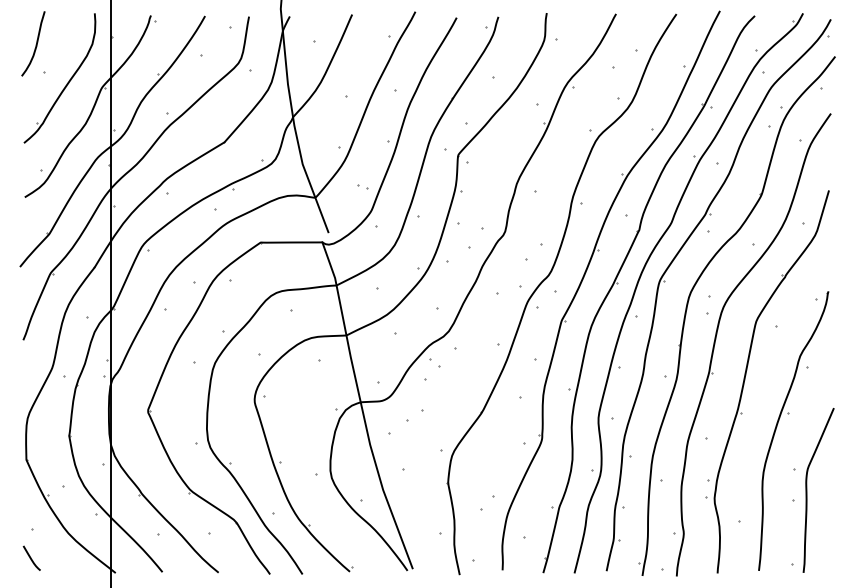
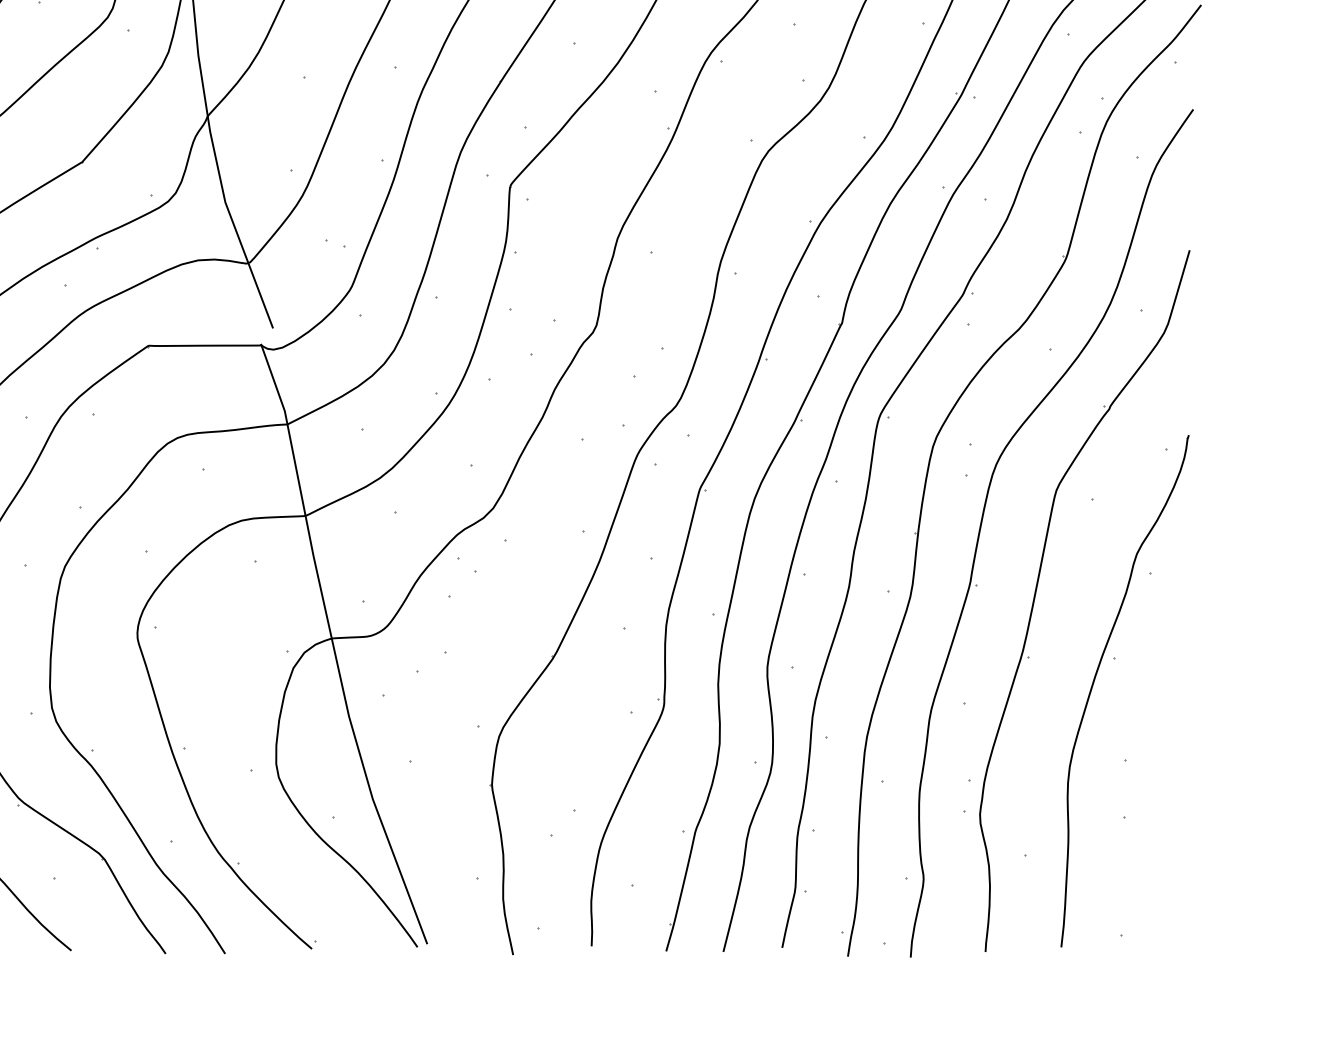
curve: (807, 490) -> (1150, 800), removed

